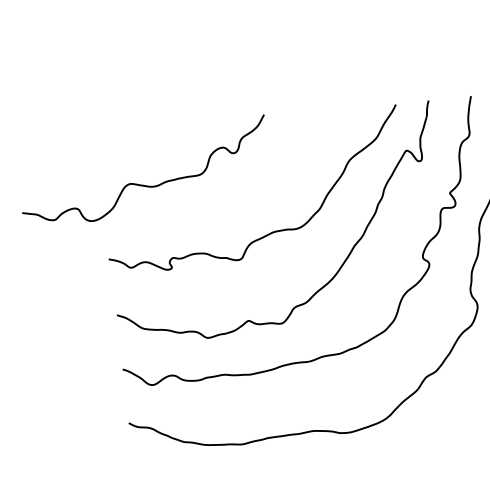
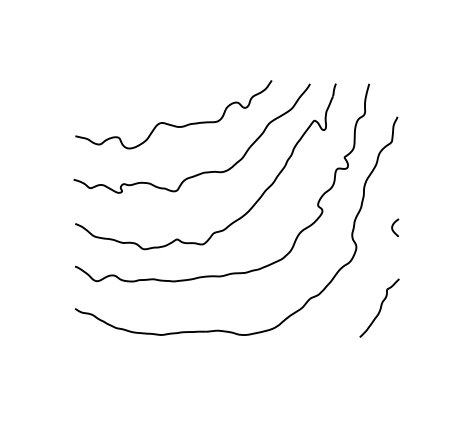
curve: (140, 183) -> (169, 123), moved

